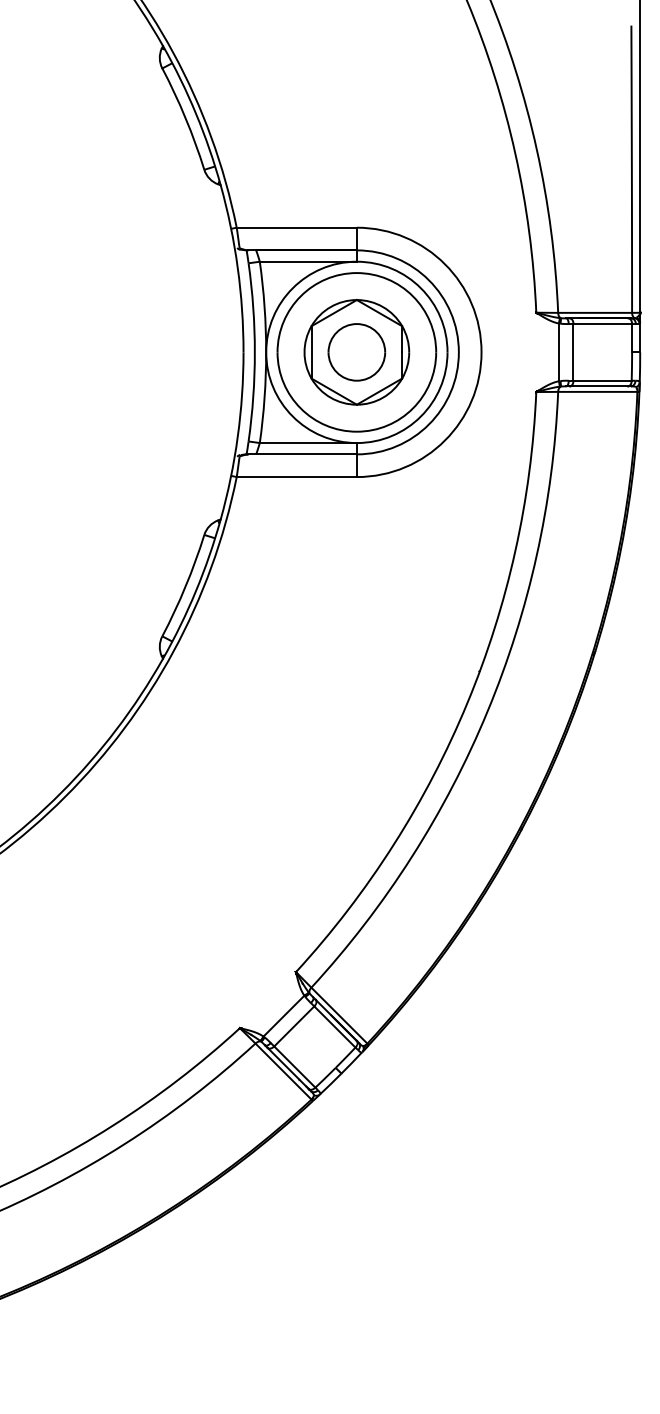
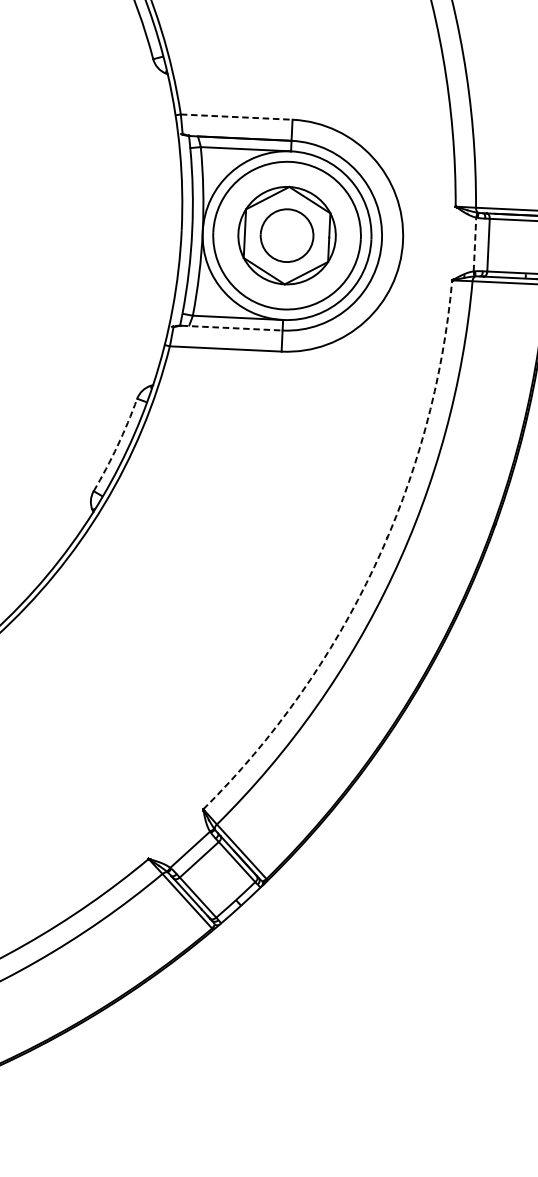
line: (297, 227) -> (237, 116), solid -> dashed
line: (558, 352) -> (474, 244), solid -> dashed
line: (303, 454) -> (232, 328), solid -> dashed
arc: (185, 586) -> (117, 445), solid -> dashed
arc: (467, 703) -> (374, 567), solid -> dashed

